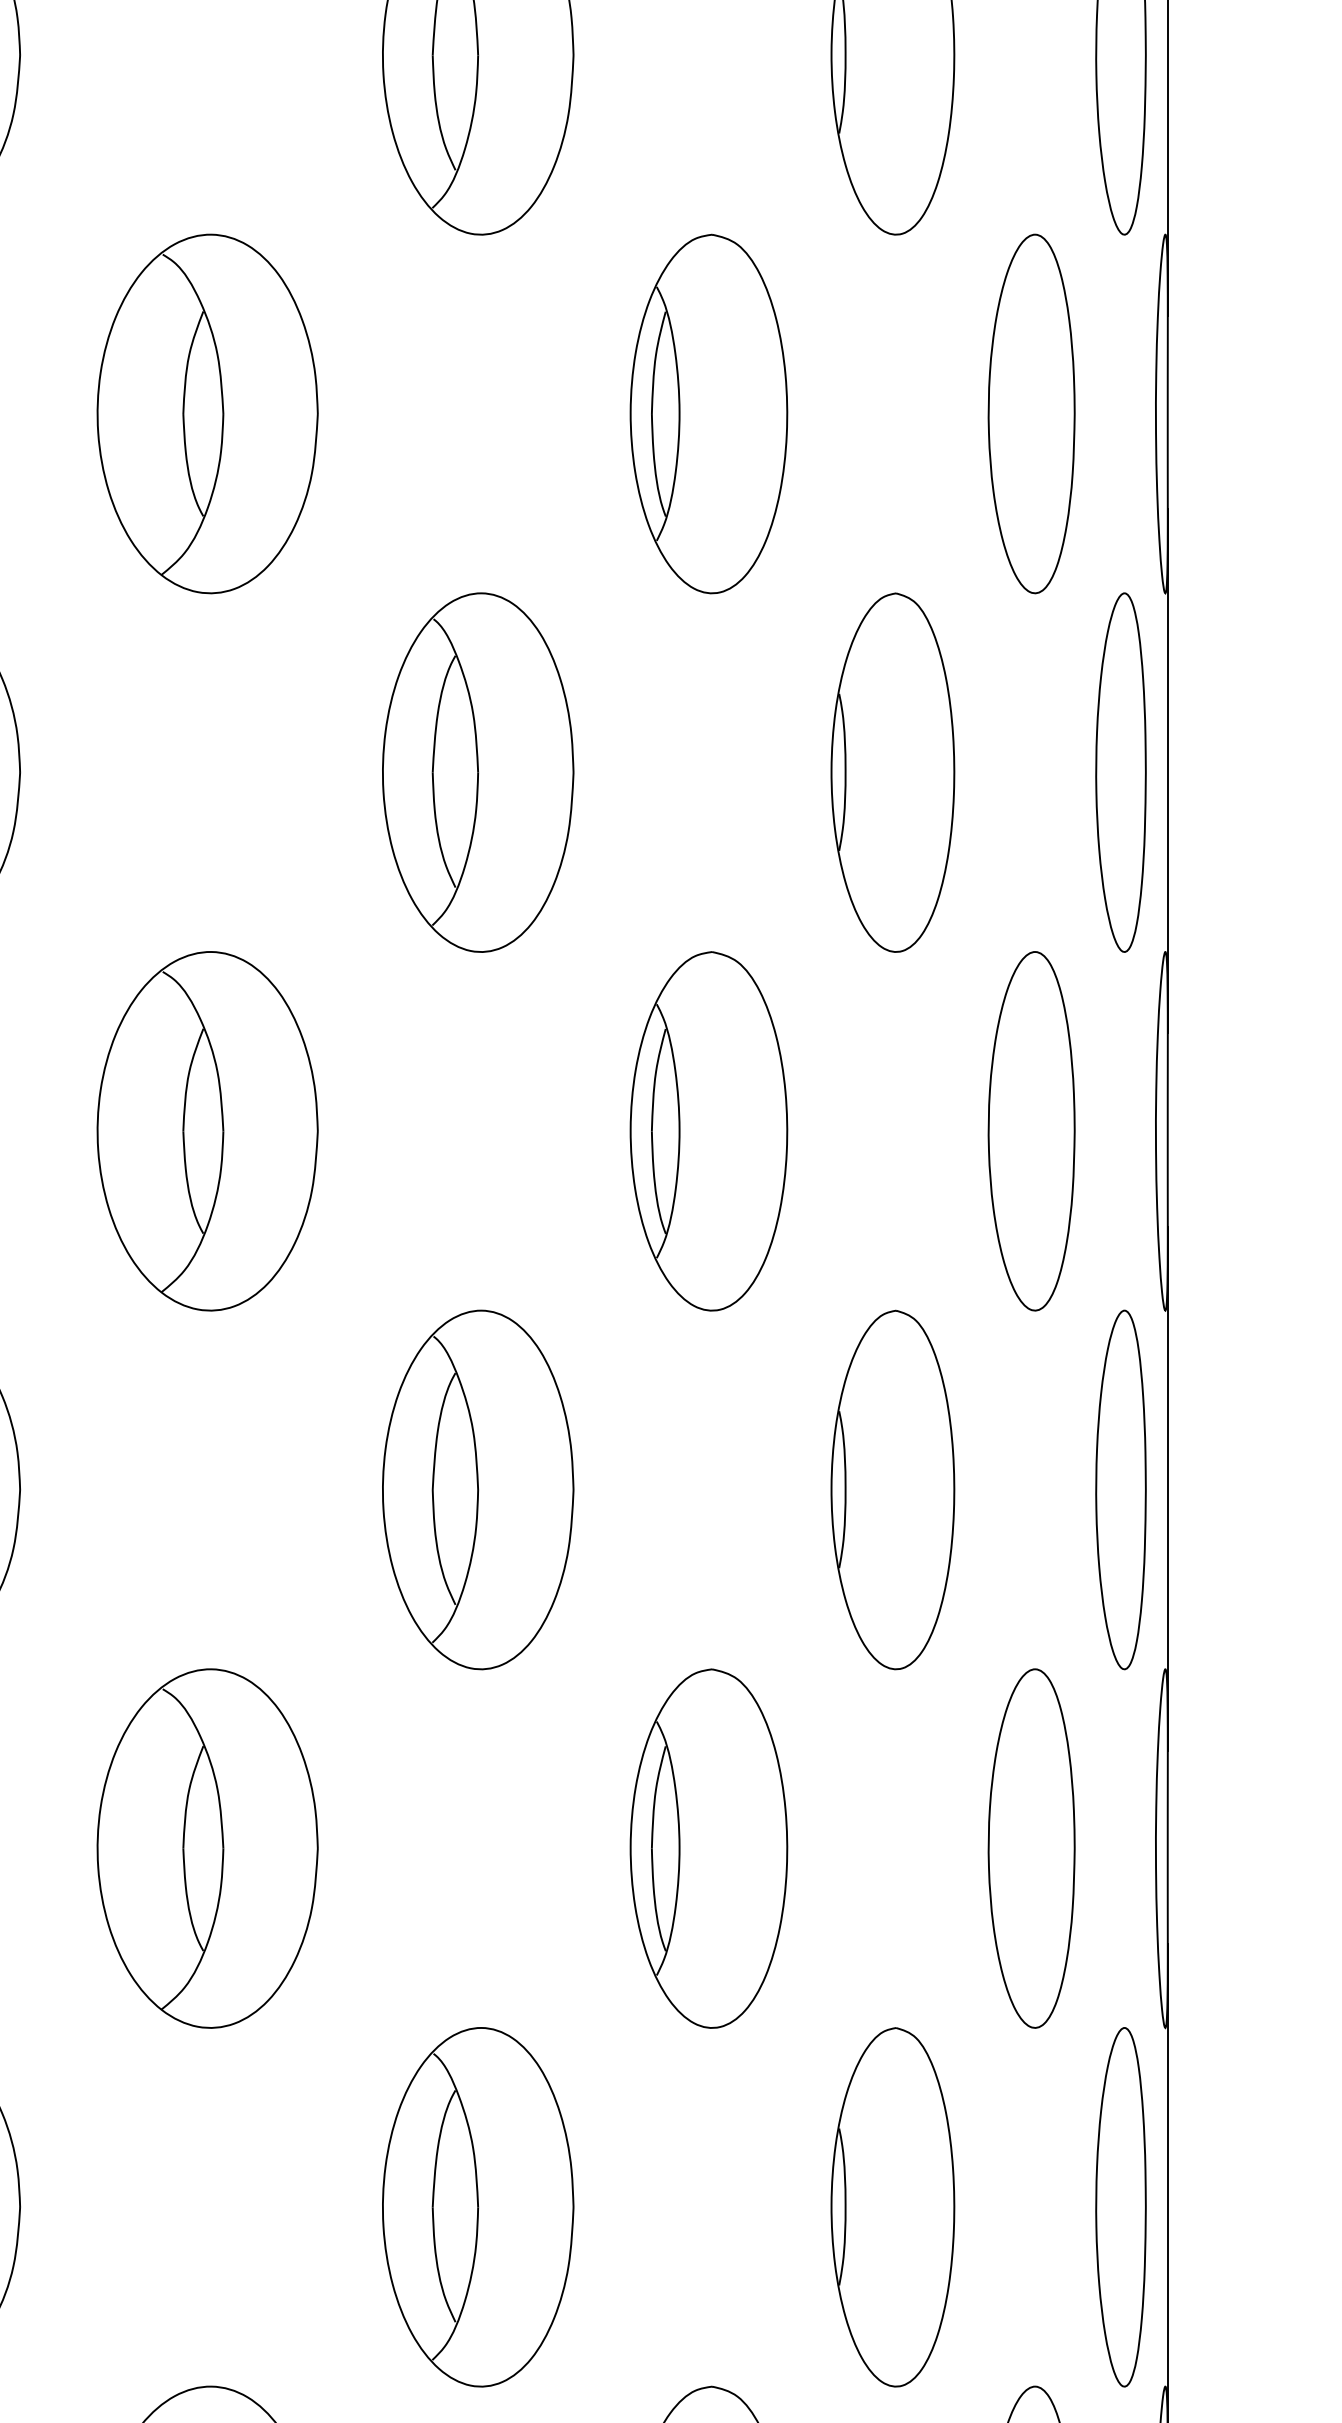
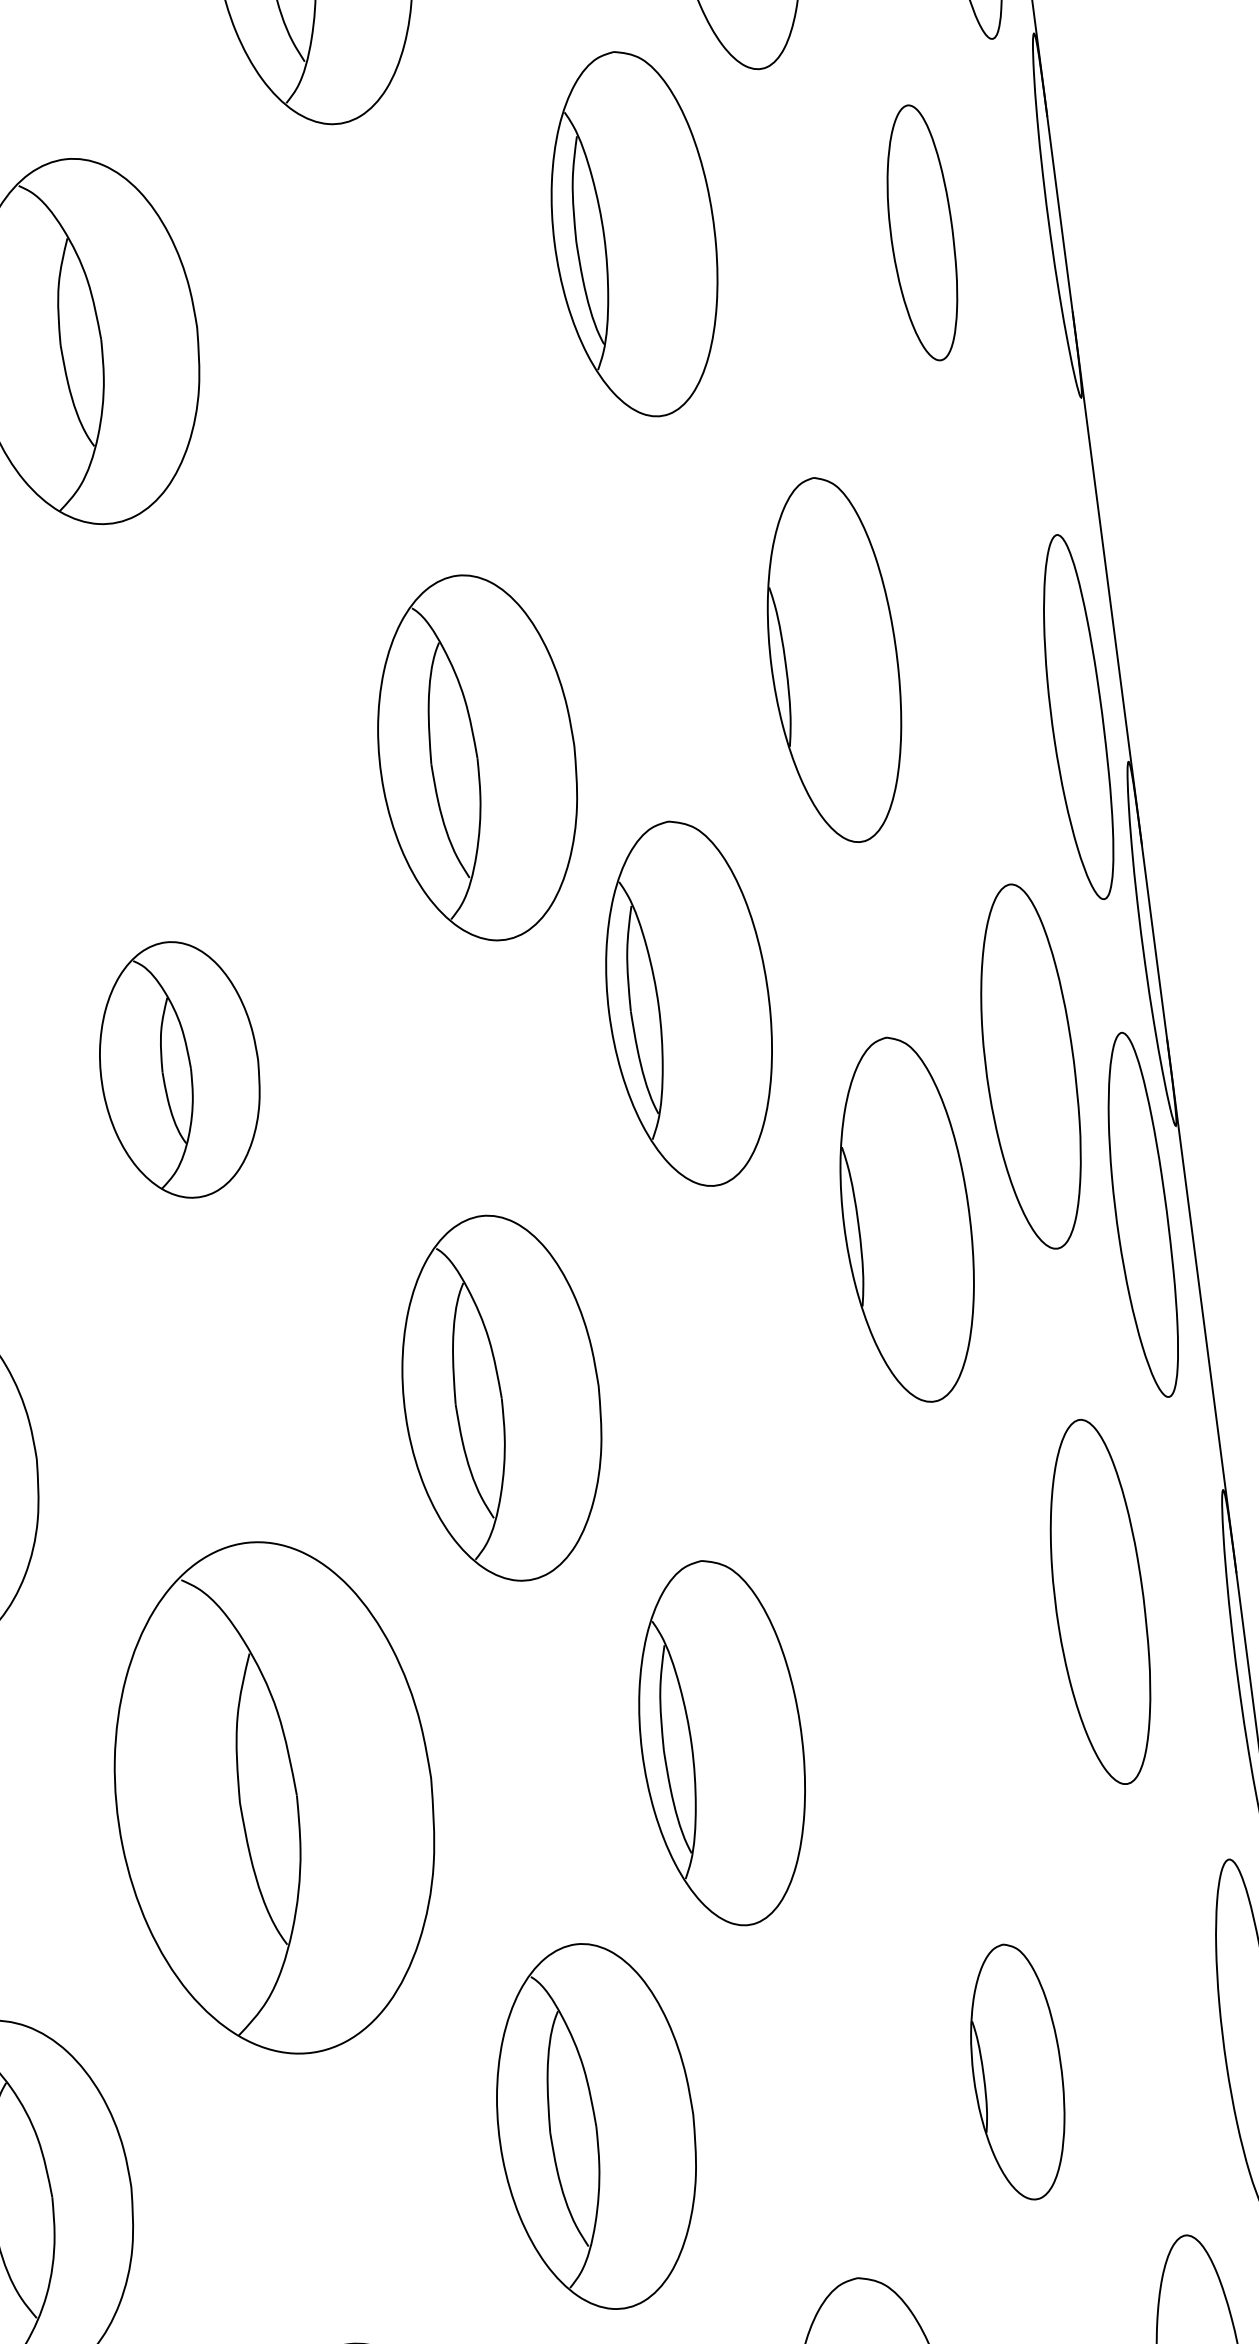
part: (708, 413) -> (633, 233), moved
part: (1031, 413) -> (921, 232), size x0.7
part: (478, 772) -> (477, 758), moved
part: (892, 772) -> (833, 660), moved
part: (1120, 772) -> (1076, 717), moved
part: (207, 1131) -> (179, 1070), size x0.7
part: (1031, 1131) -> (1030, 1067), moved
part: (892, 1489) -> (906, 1219), moved
part: (1120, 1489) -> (1141, 1214), moved
part: (207, 1848) -> (274, 1798), size x1.4
part: (708, 1848) -> (721, 1743), moved
part: (1031, 1848) -> (1099, 1602), moved
part: (892, 2207) -> (1017, 2072), size x0.7

